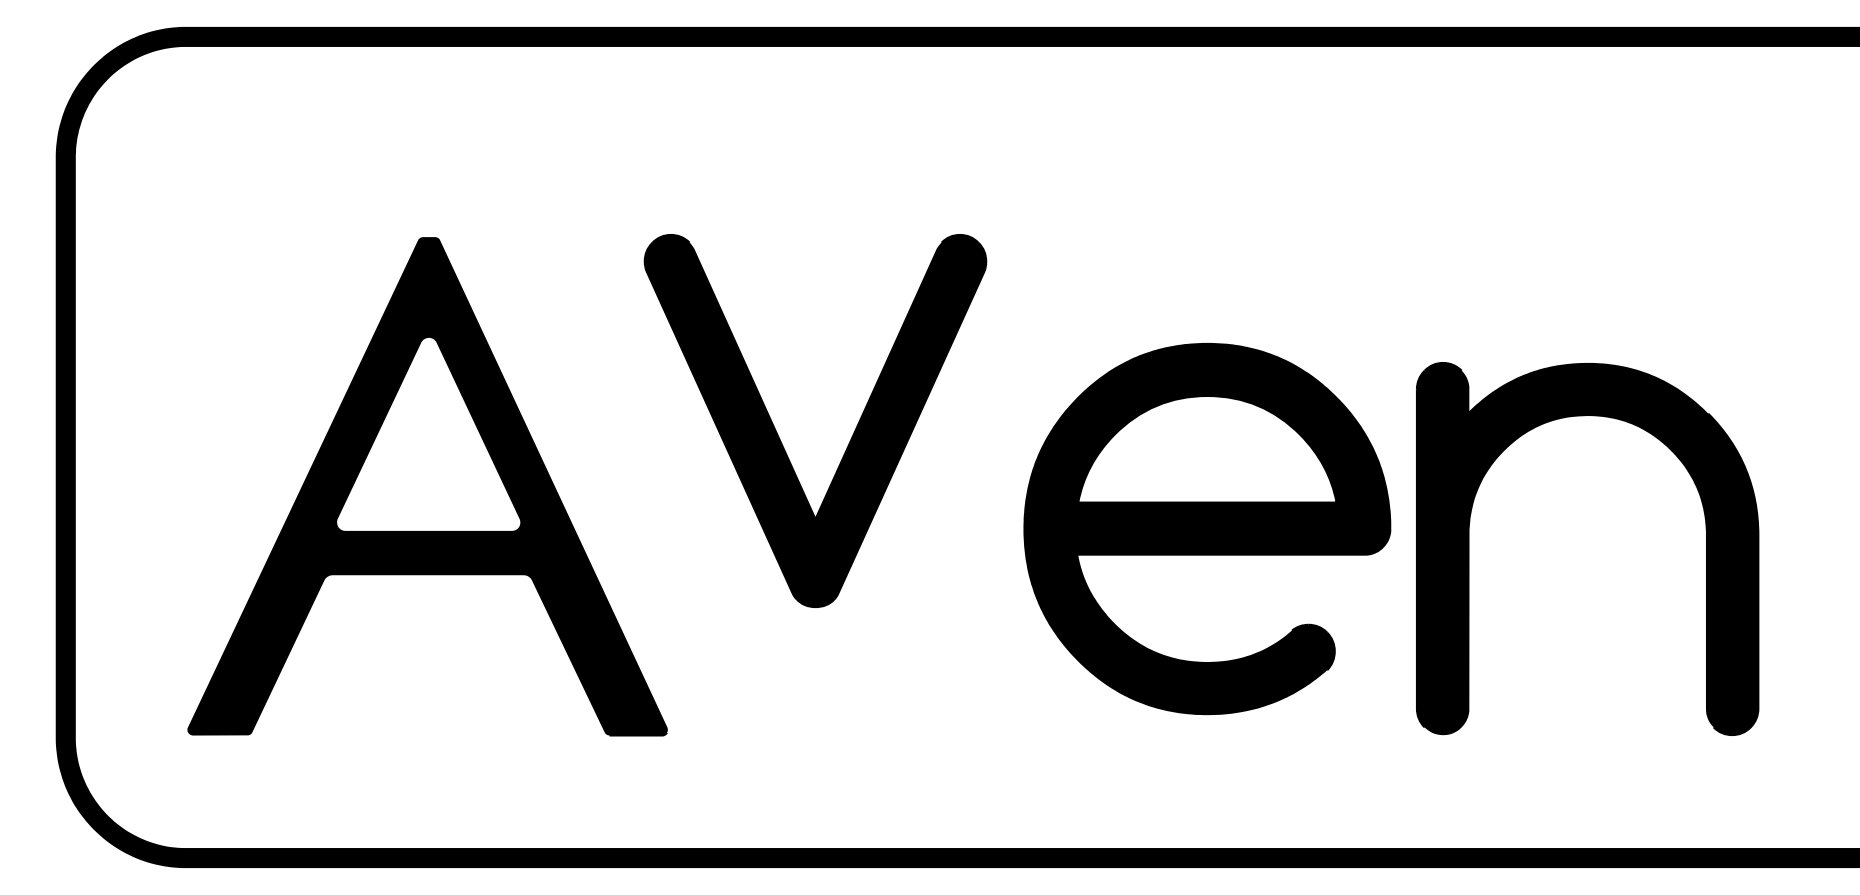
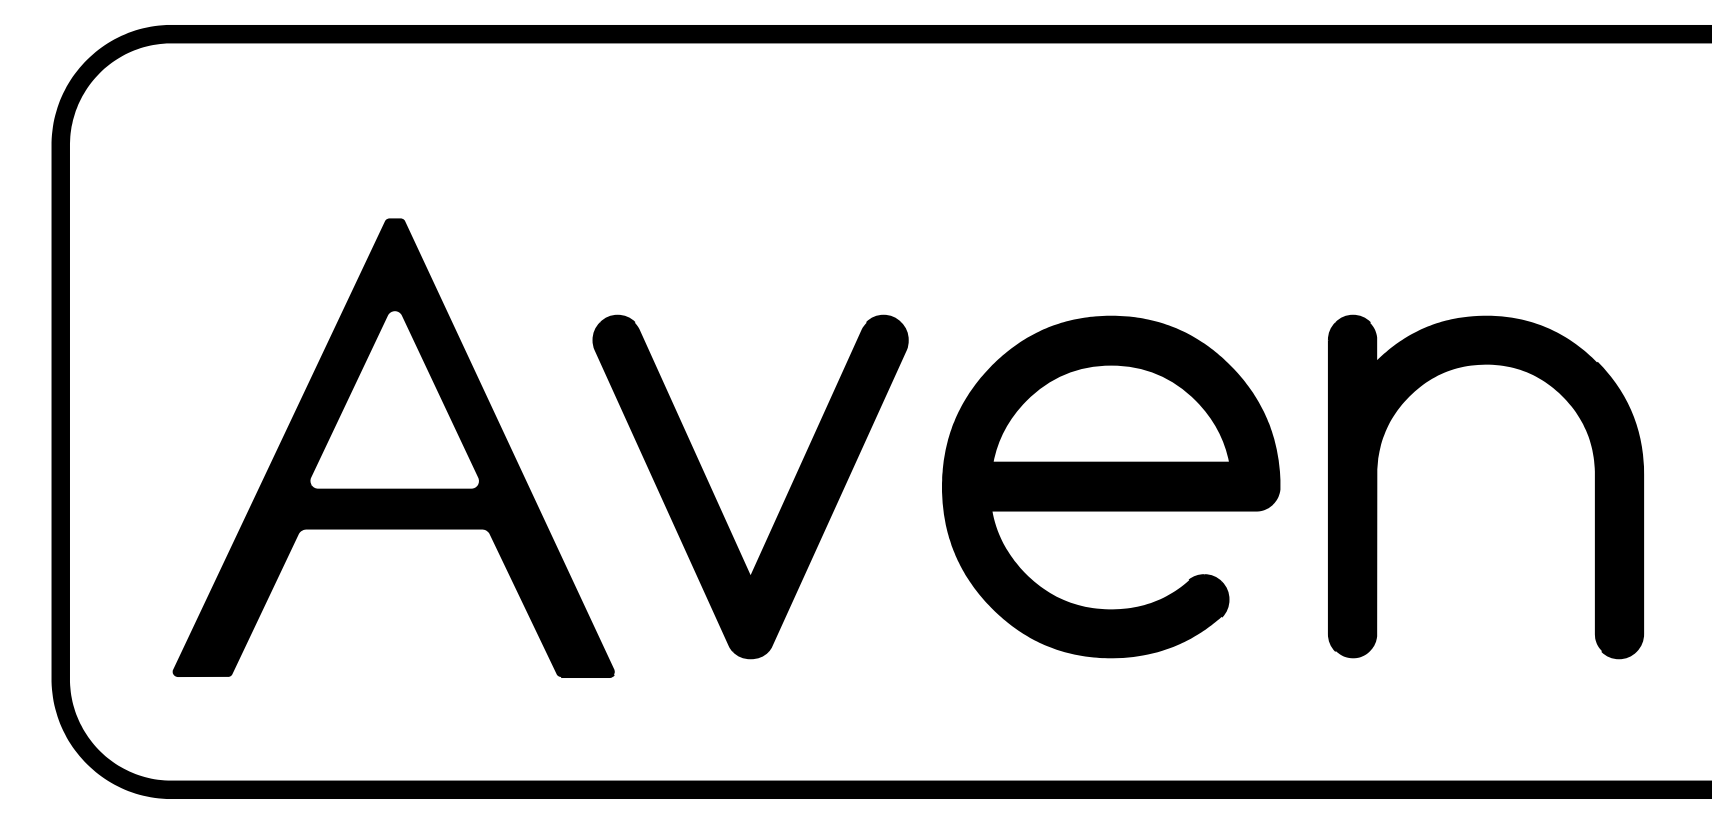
part: (780, 438) -> (718, 503), moved
part: (1469, 548) -> (1377, 486), moved

